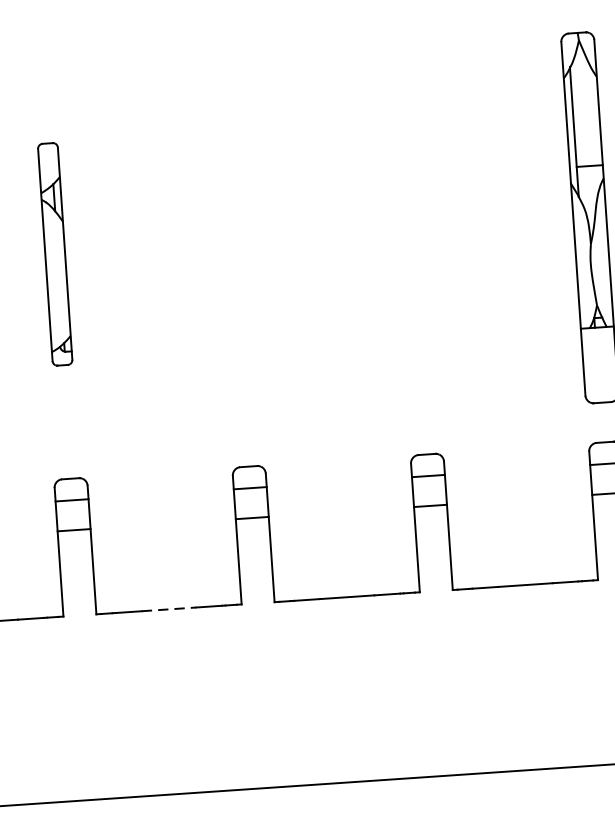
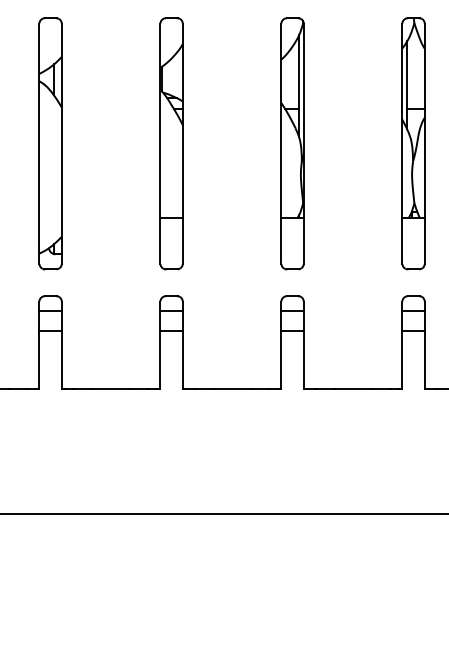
part: (411, 229) -> (292, 143), added
part: (233, 241) -> (171, 143), added
part: (55, 253) -> (50, 143), size x1.67
line: (169, 610) -> (111, 389), dashed -> solid

